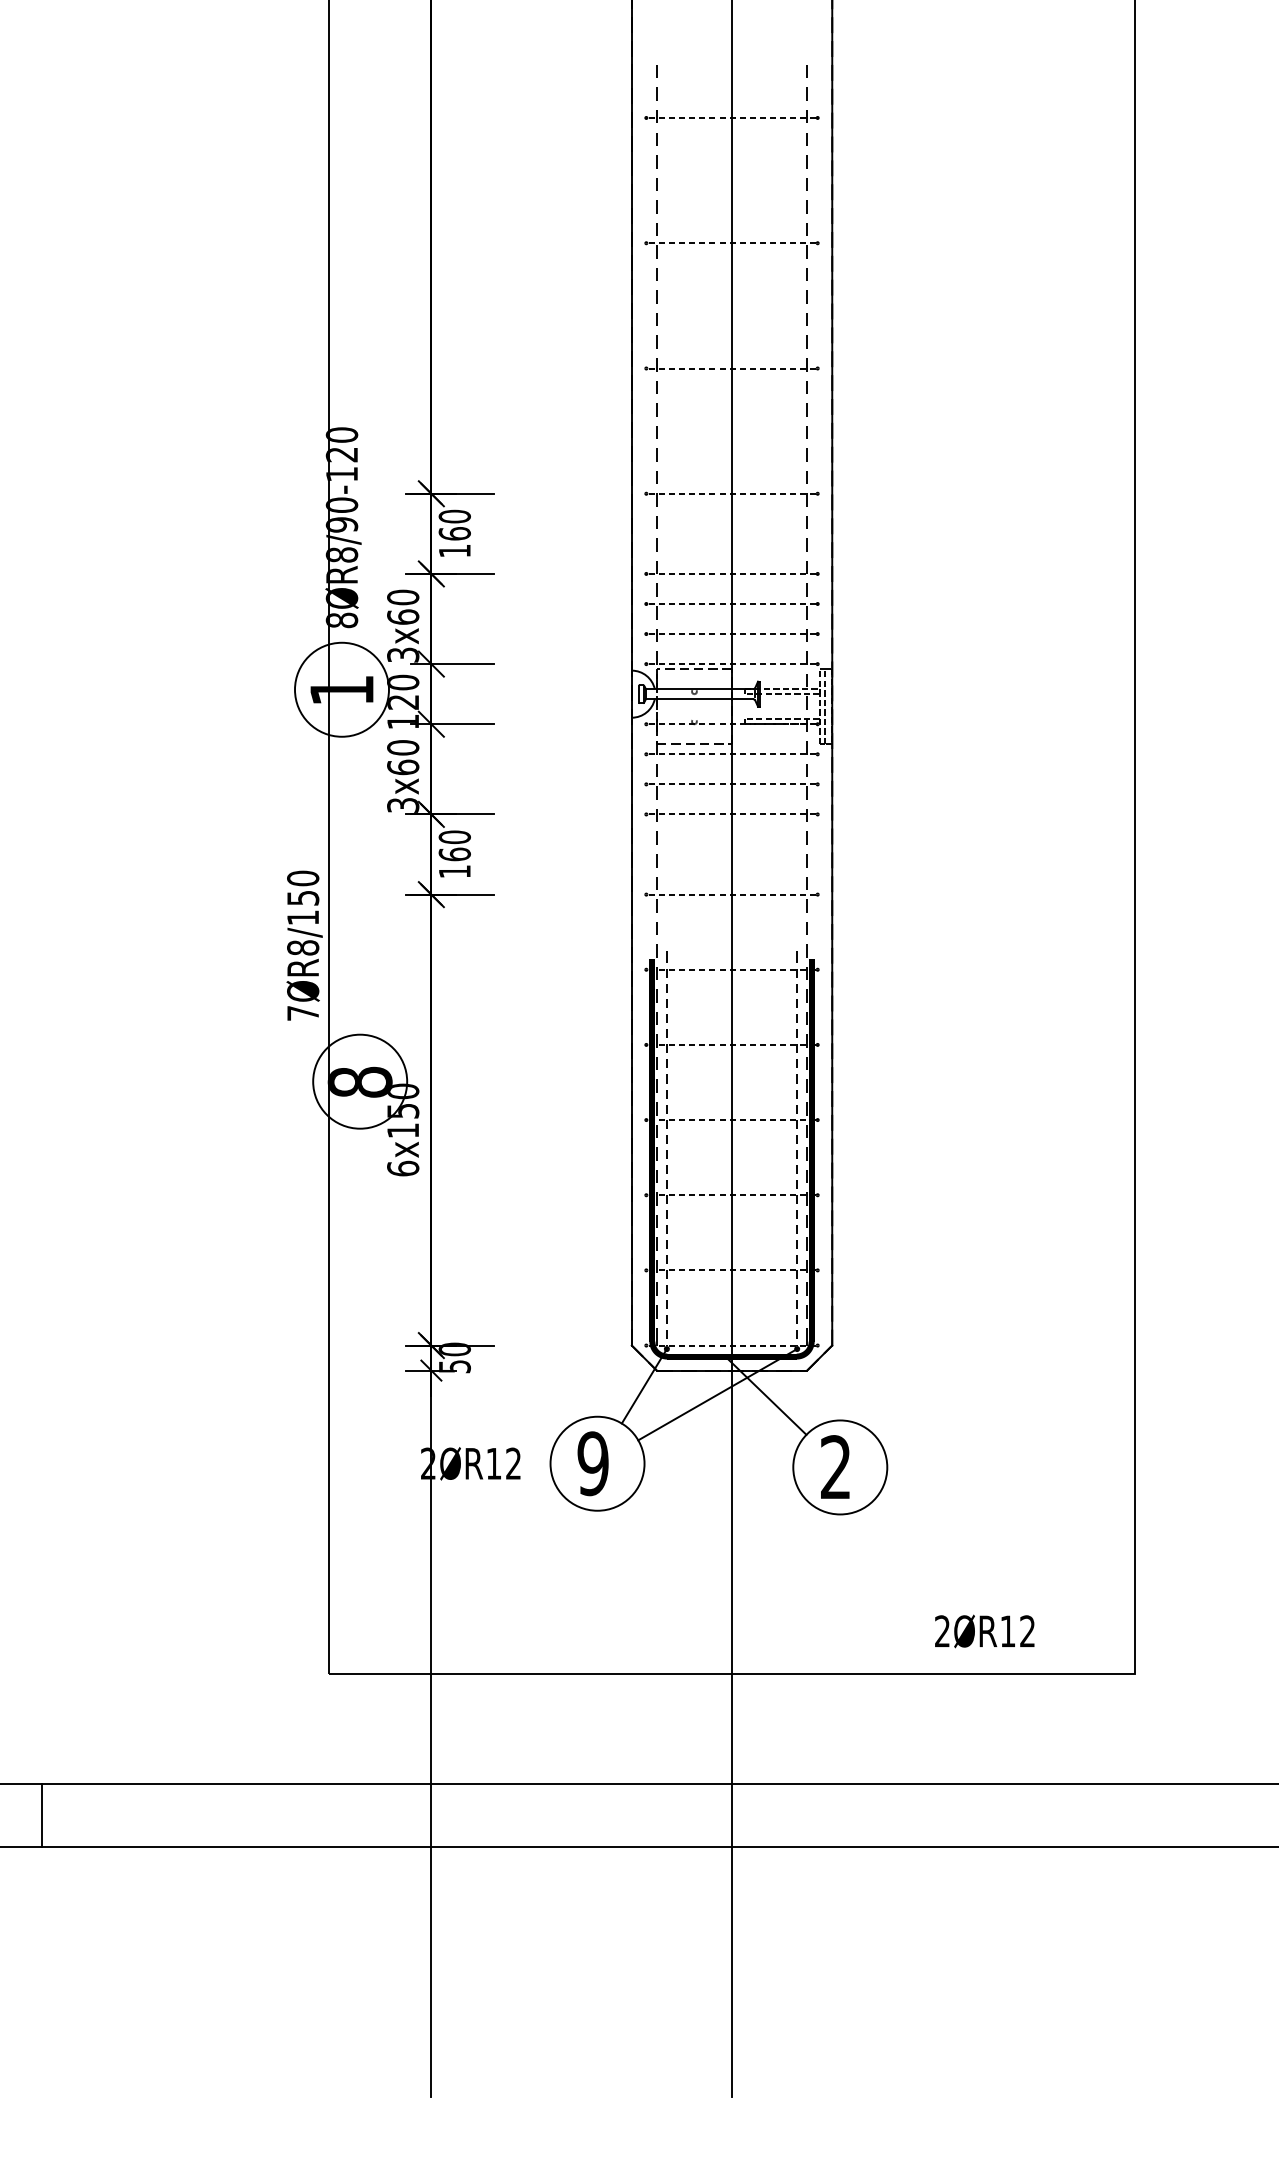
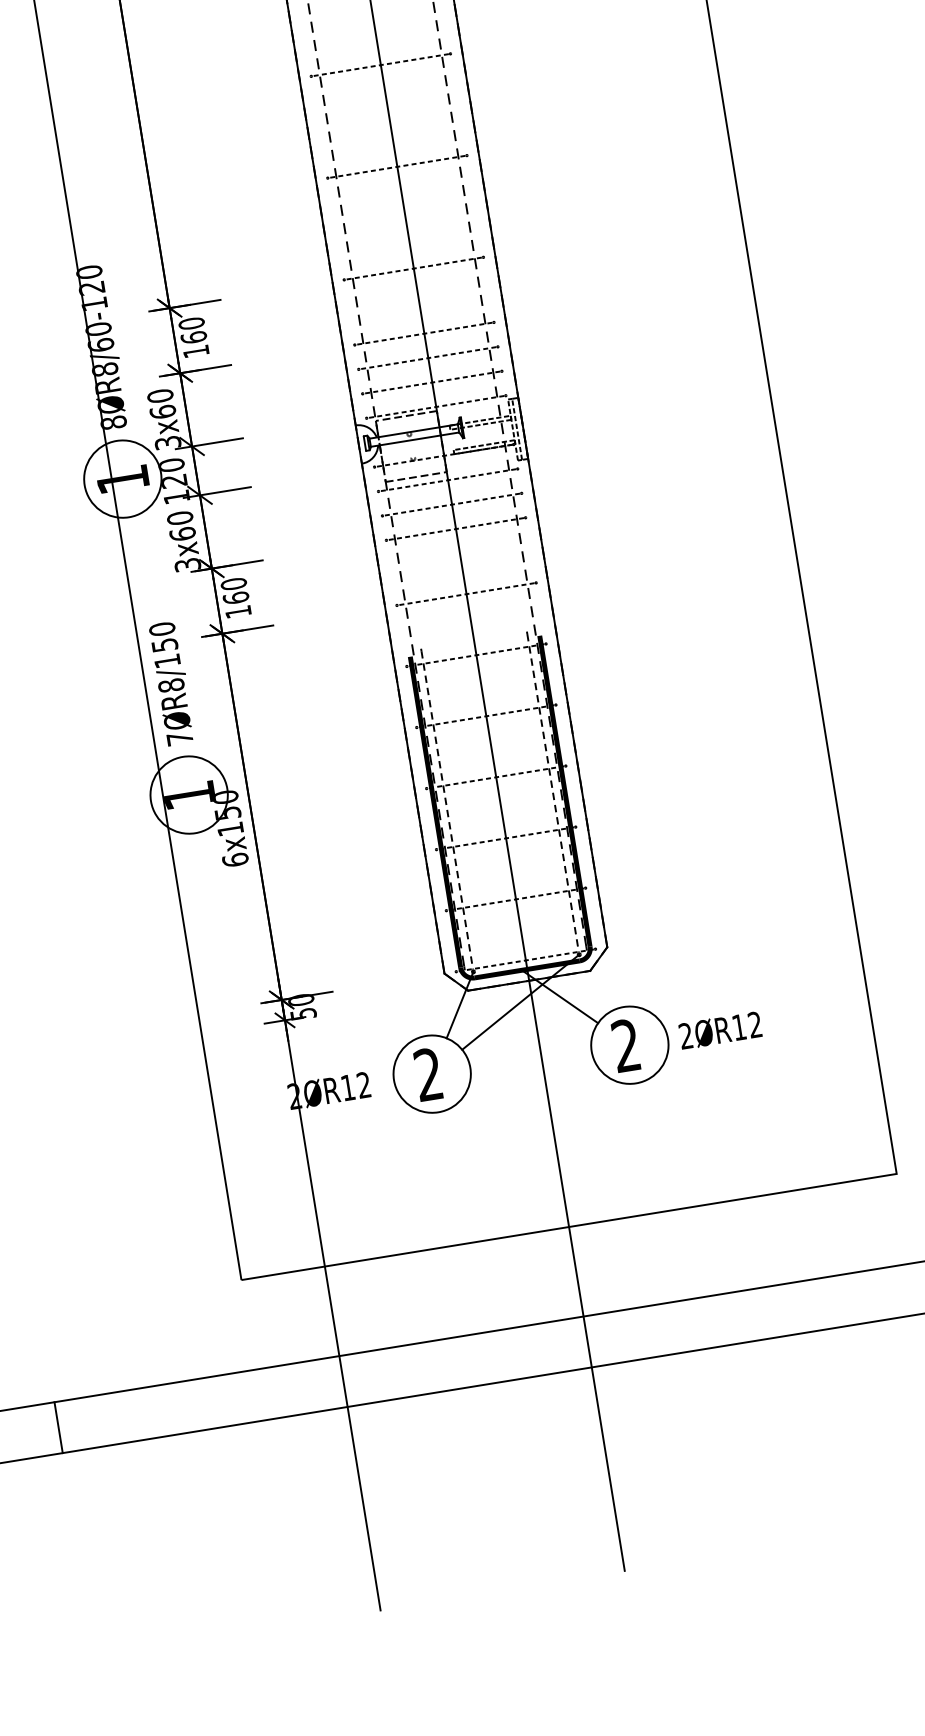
text: (341, 524) -> (100, 344), 8ØR8/90-120 -> 8ØR8/60-120
text: (304, 945) -> (172, 683), moved
text: (359, 1081) -> (188, 794), 8 -> 1
text: (592, 1463) -> (428, 1074), 9 -> 2
text: (984, 1631) -> (720, 1030), moved
line: (41, 1814) -> (58, 1427), moved

